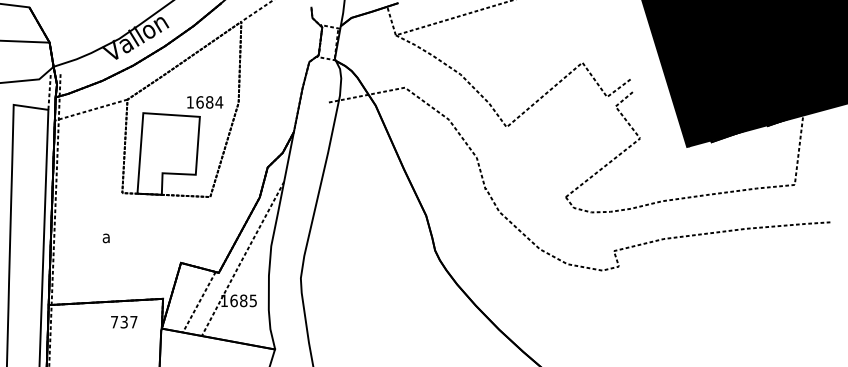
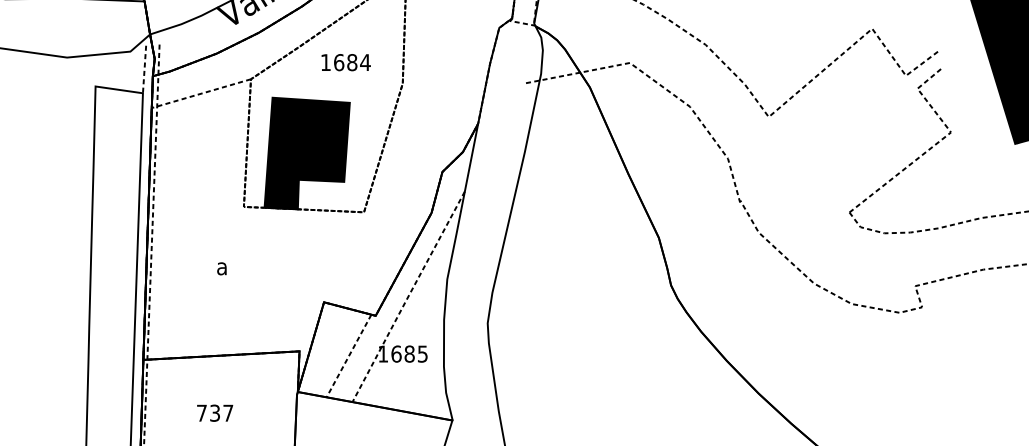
text: (205, 102) -> (346, 62), moved
fill: (168, 153) -> (306, 152), added
text: (124, 321) -> (215, 412), moved

